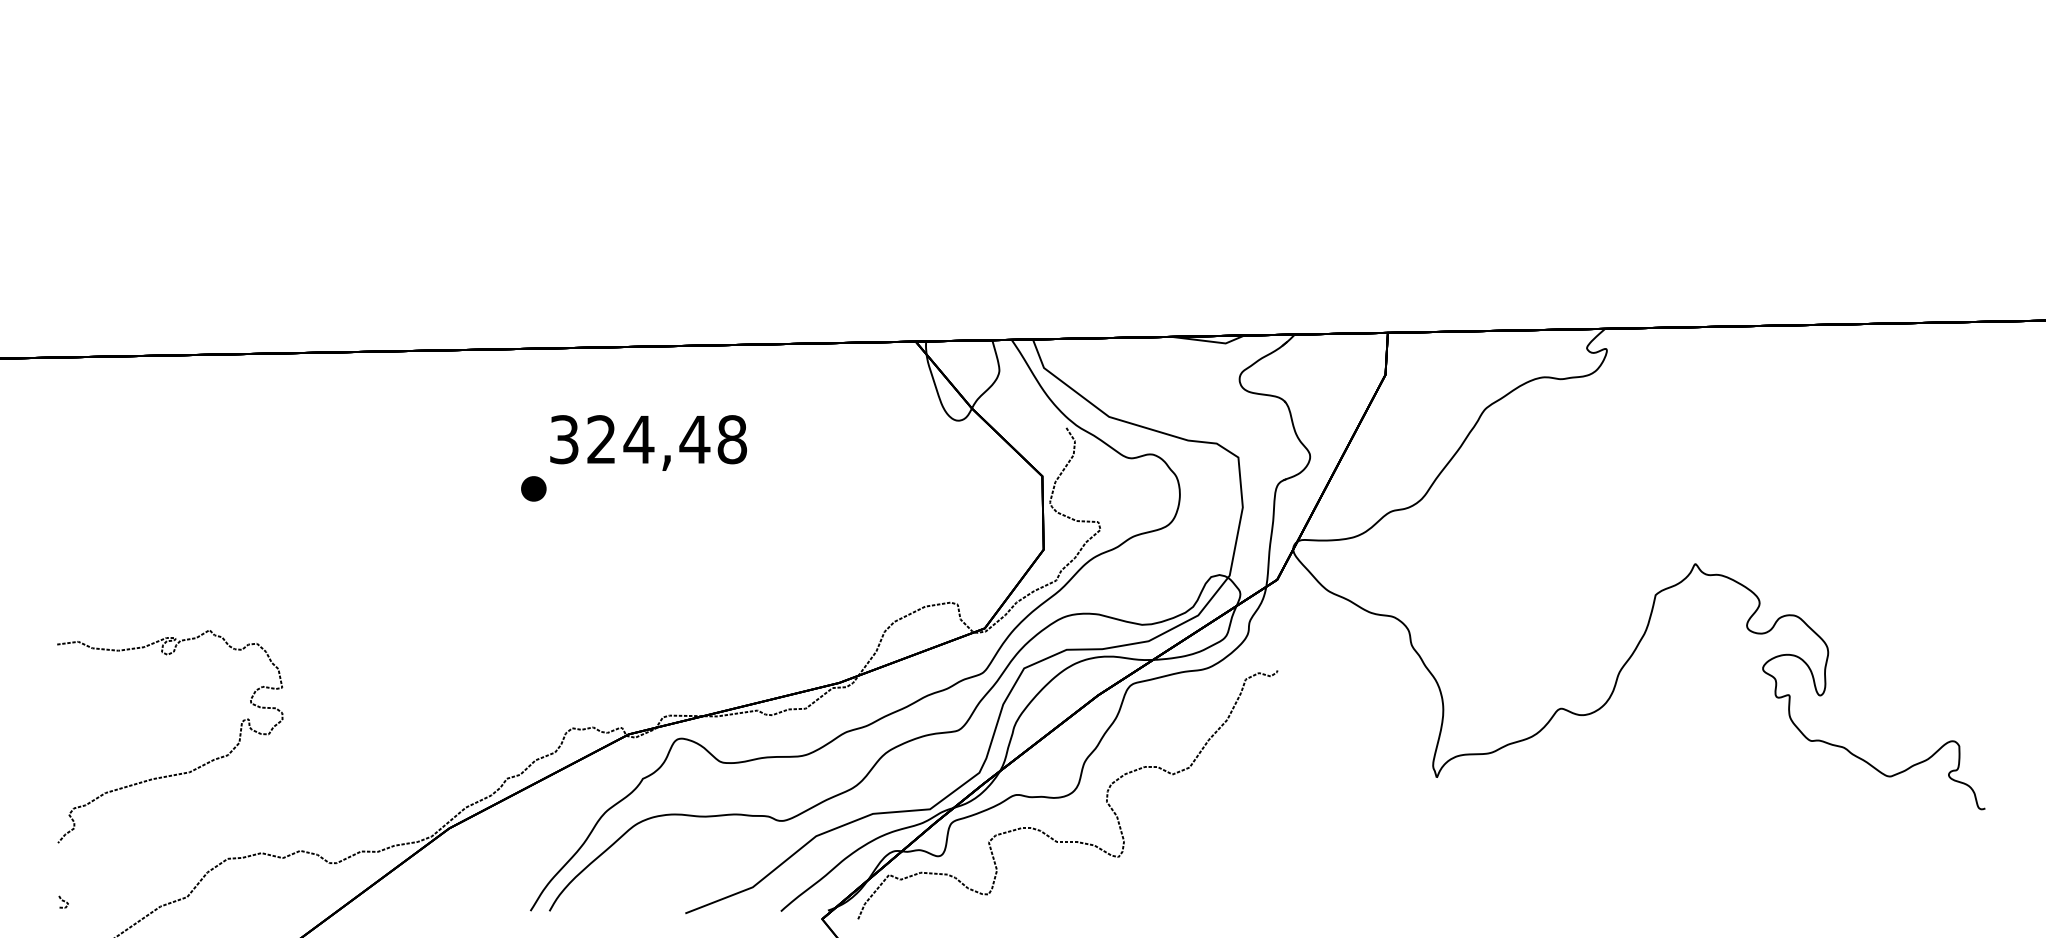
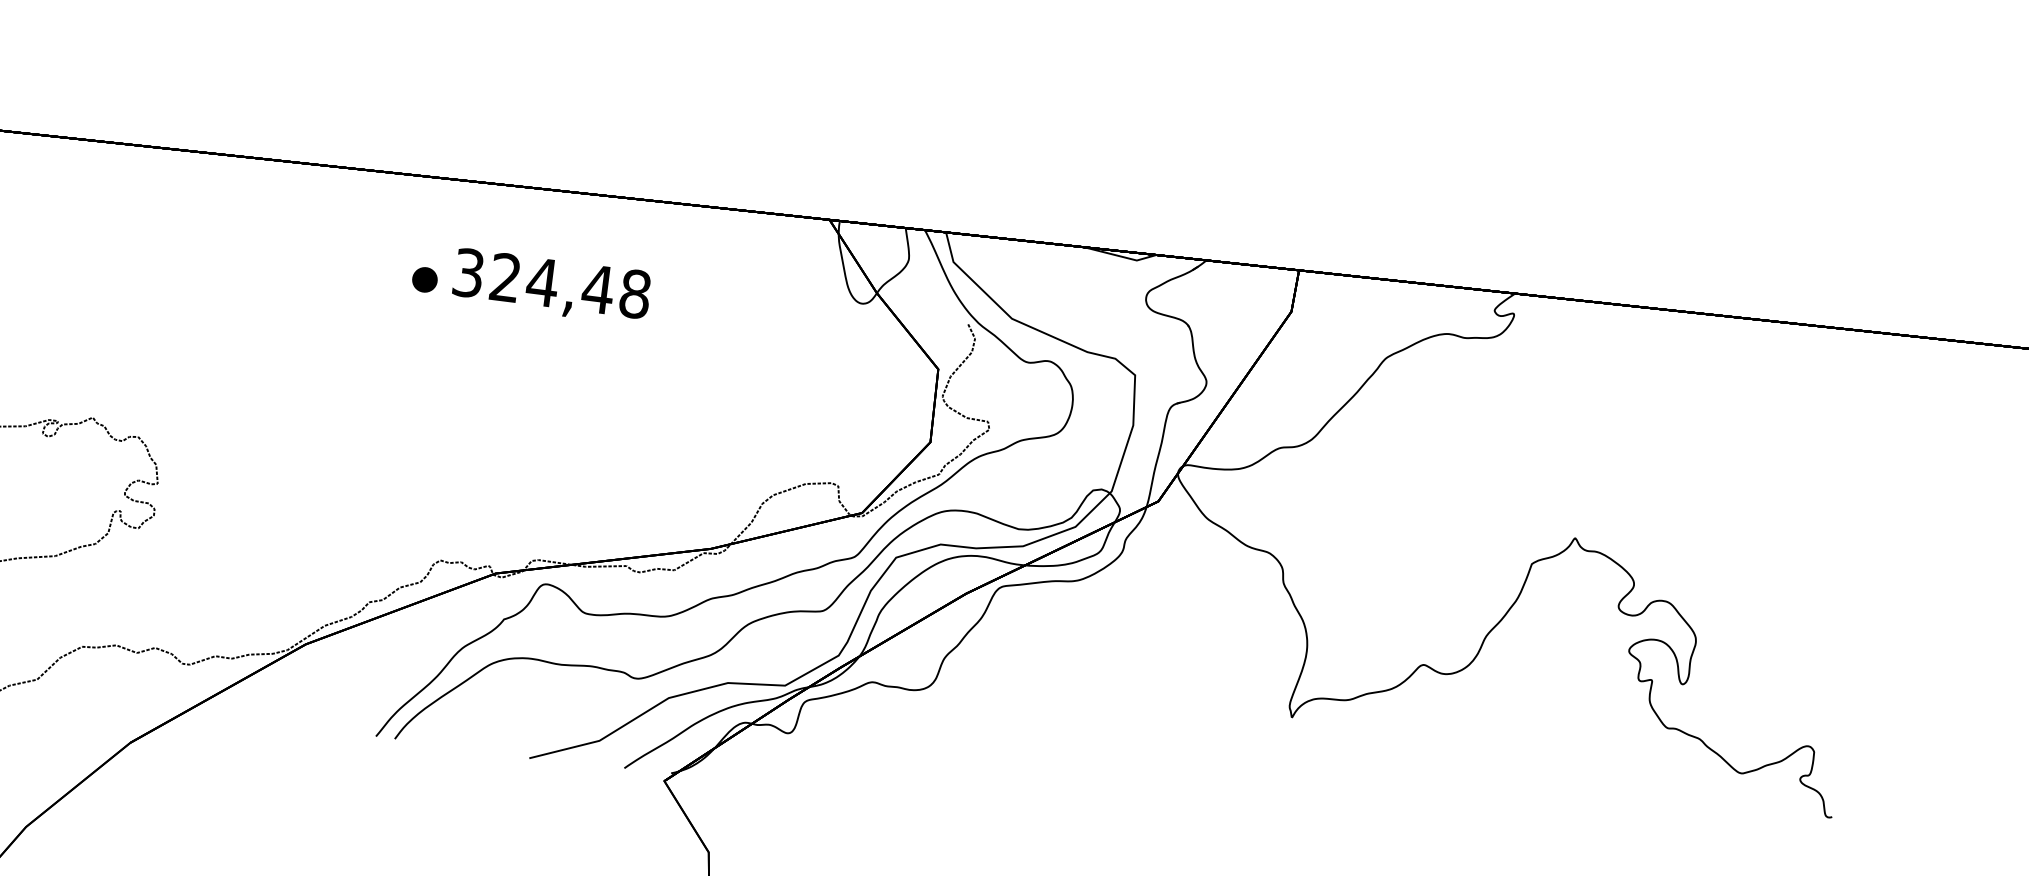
part: (533, 488) -> (424, 279), moved
curve: (1106, 794) -> (962, 693), removed

